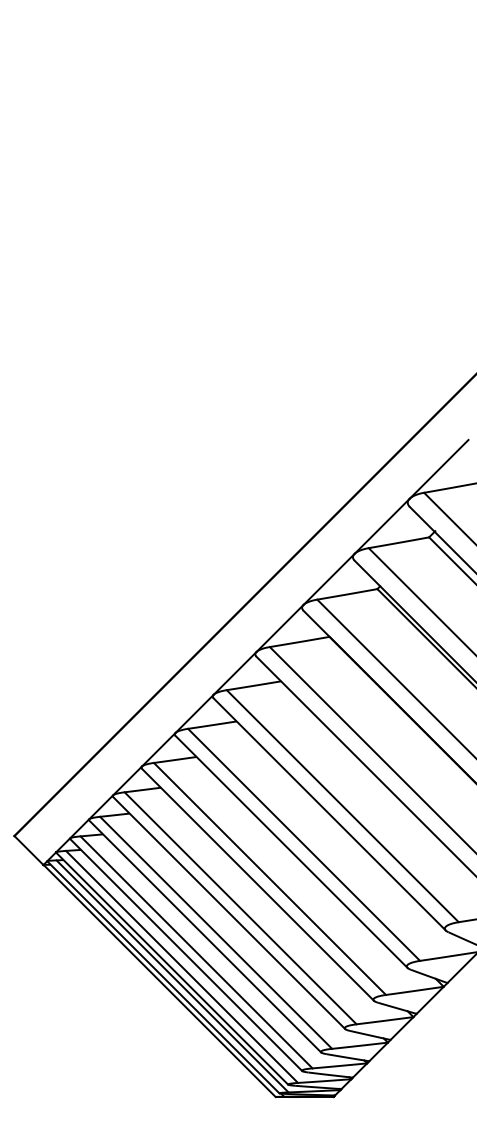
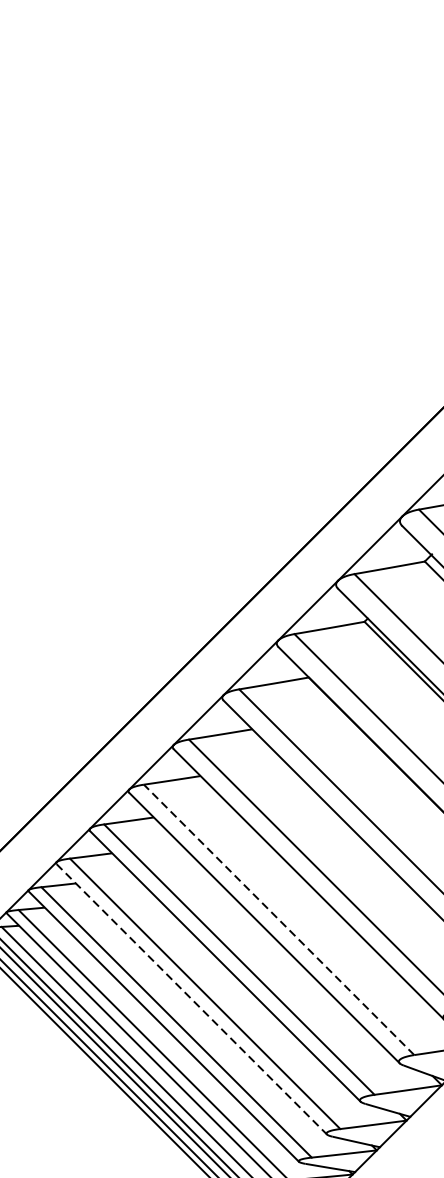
line: (303, 844) -> (278, 919), solid -> dashed
line: (229, 913) -> (192, 999), solid -> dashed

